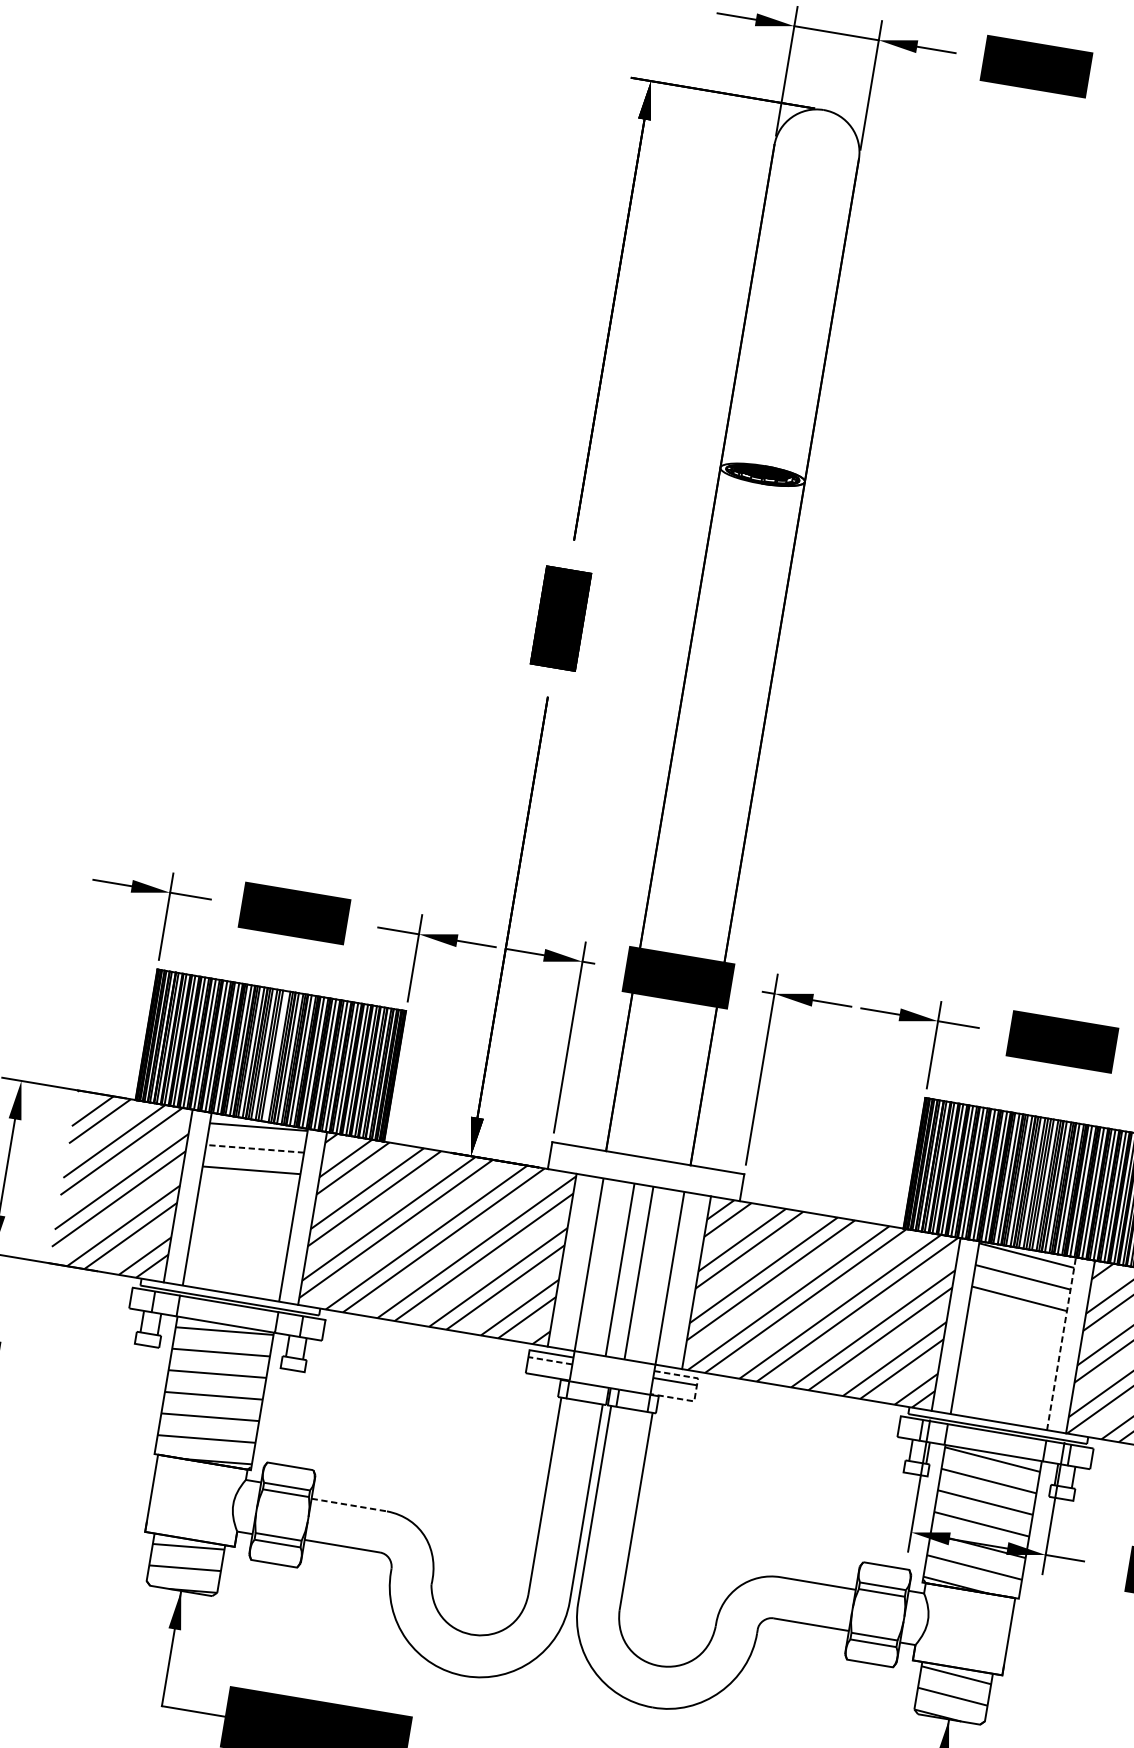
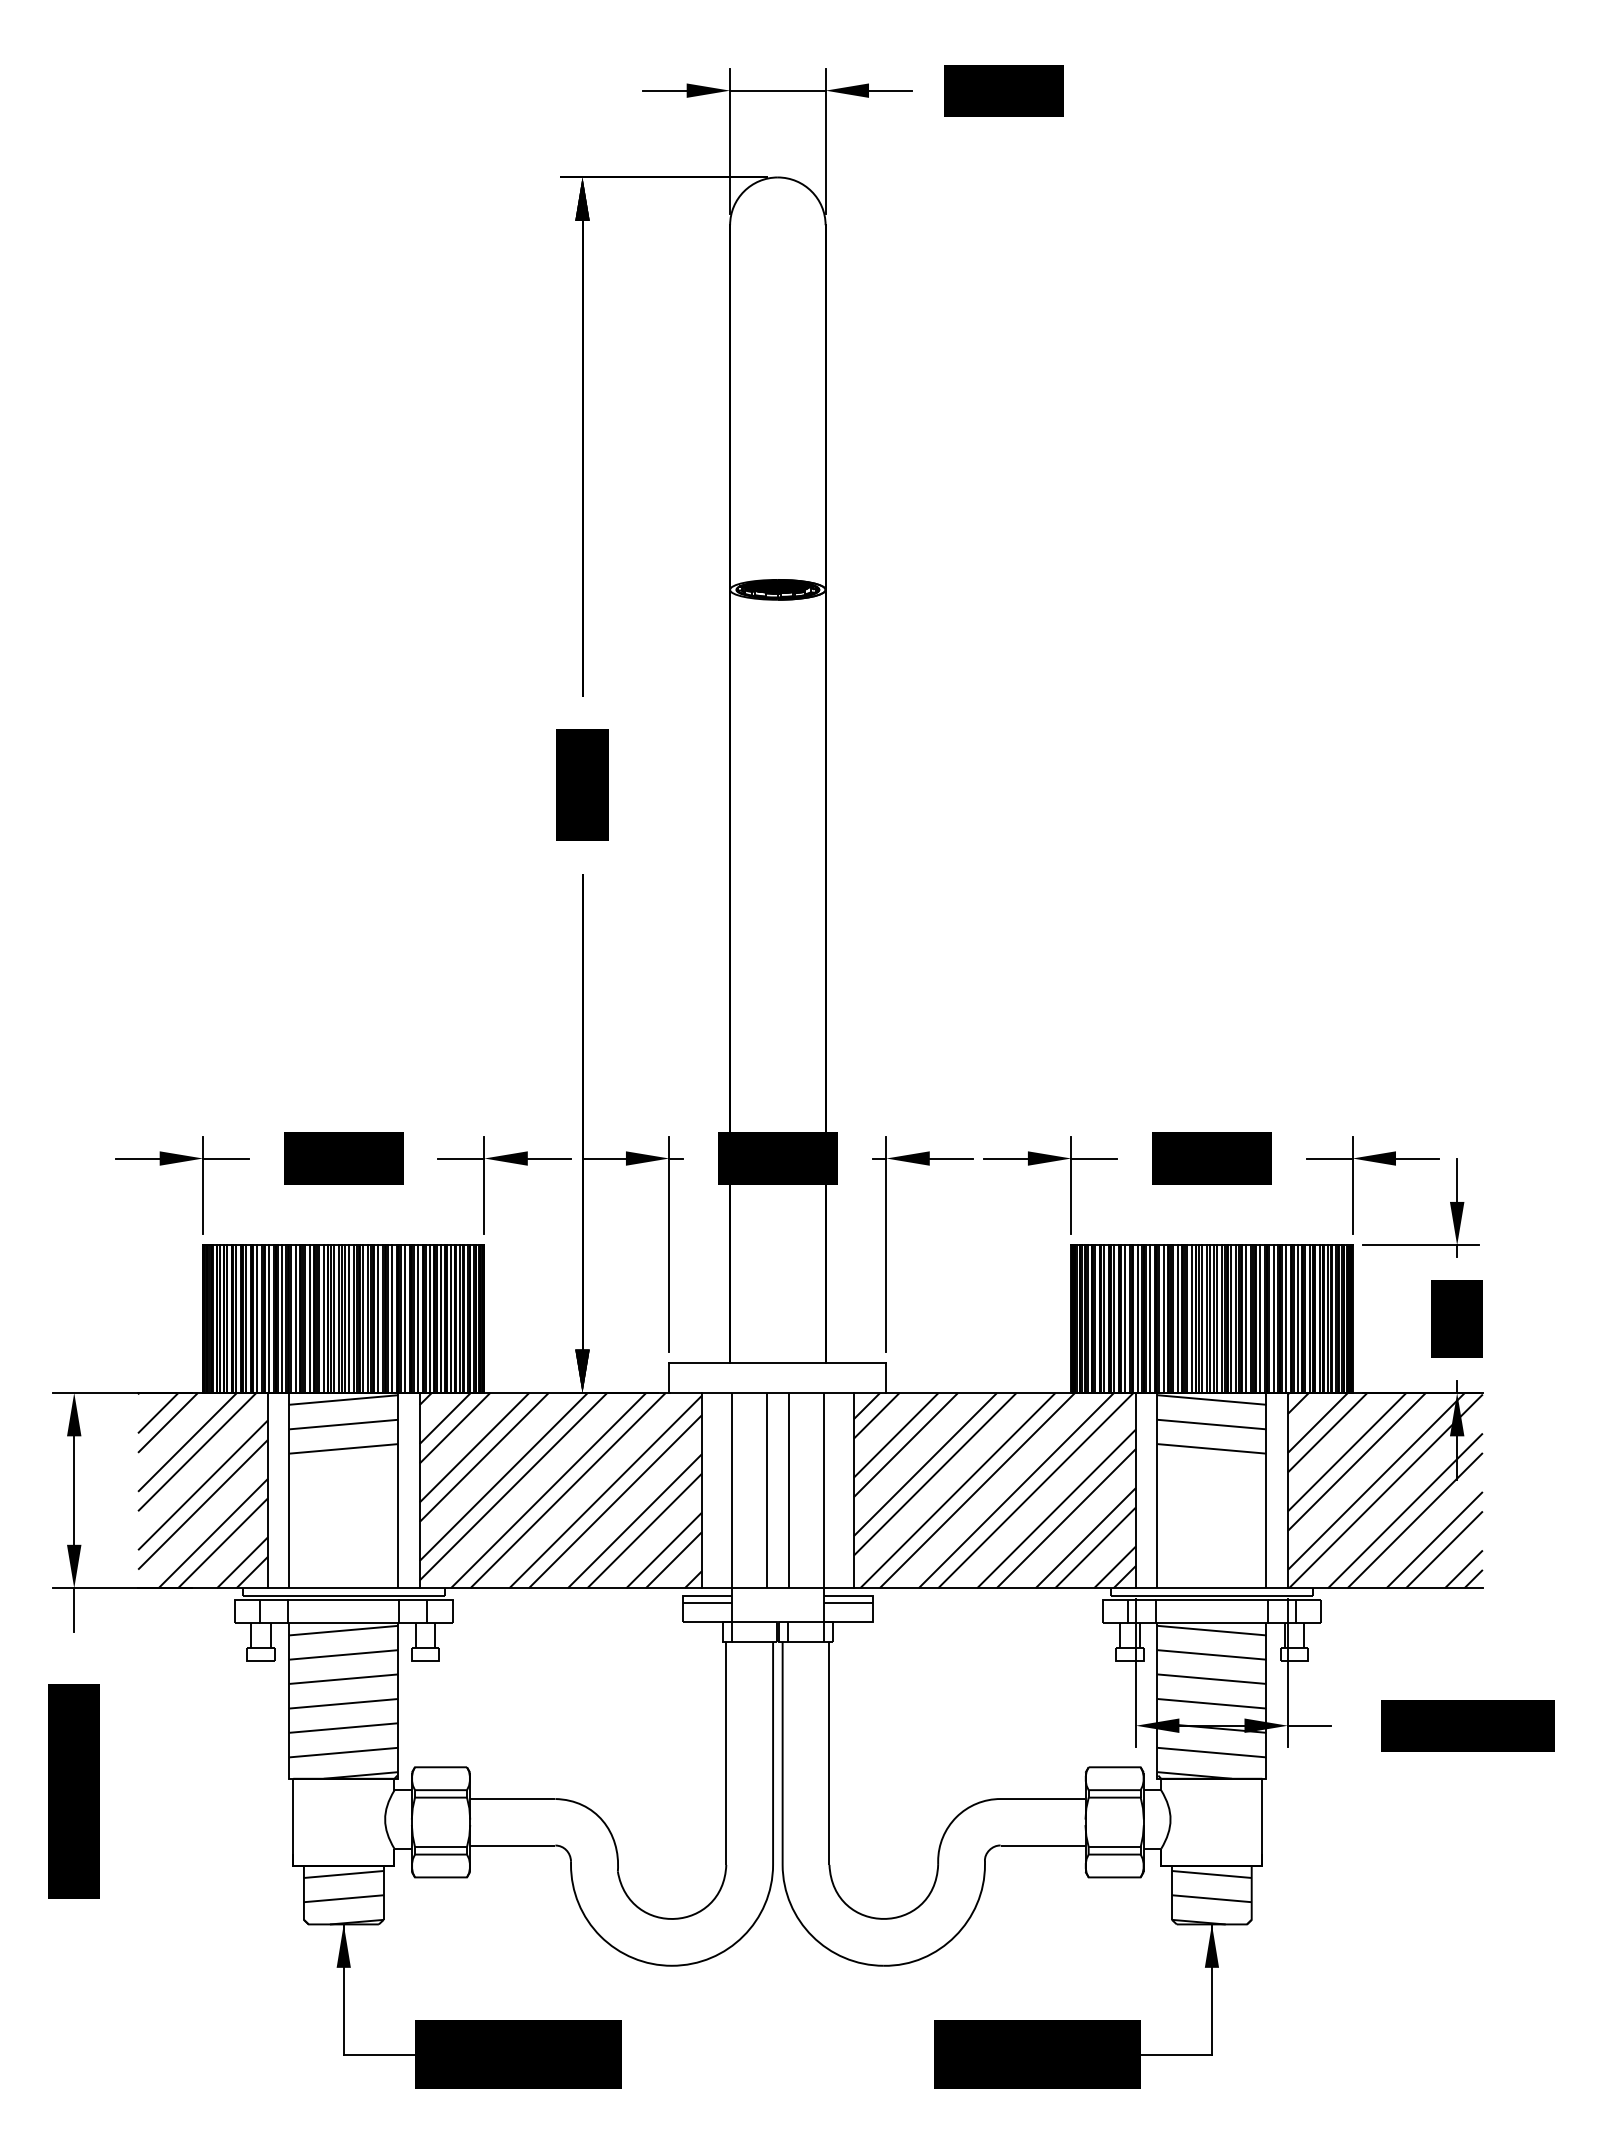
line: (275, 1055) -> (348, 1318), added
line: (254, 1148) -> (343, 1424), dashed -> solid
line: (1061, 1343) -> (1266, 1490), dashed -> solid
line: (550, 1360) -> (707, 1603), dashed -> solid
line: (696, 1390) -> (873, 1609), dashed -> solid
line: (348, 1505) -> (512, 1799), dashed -> solid

